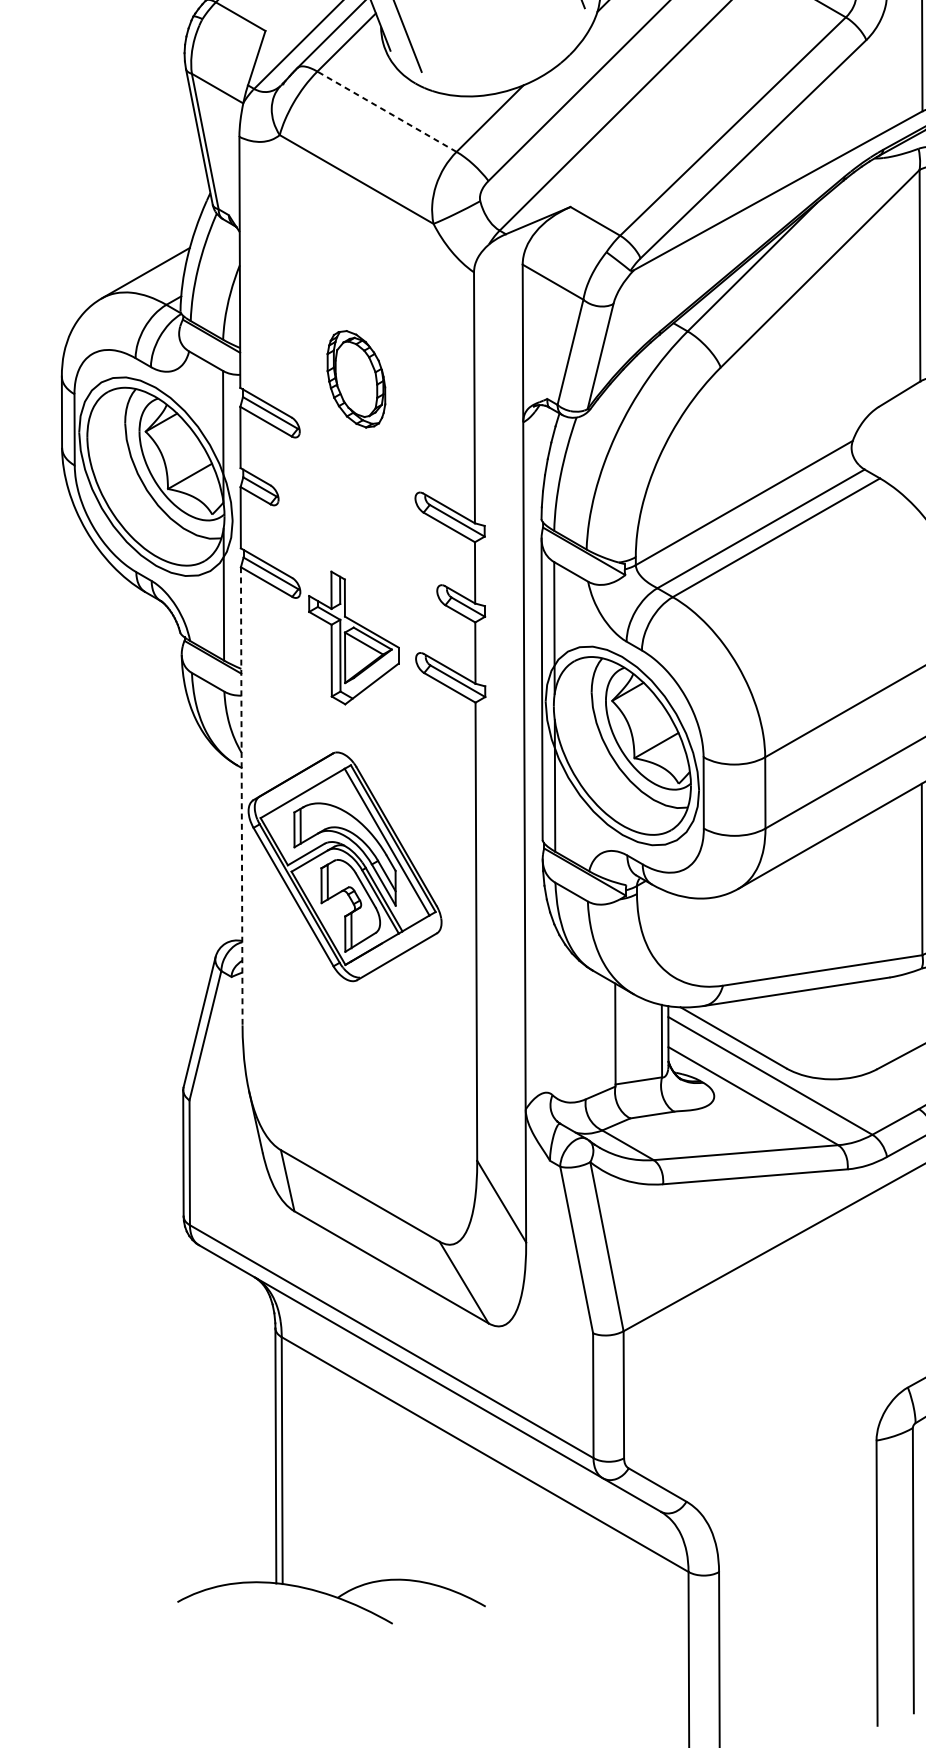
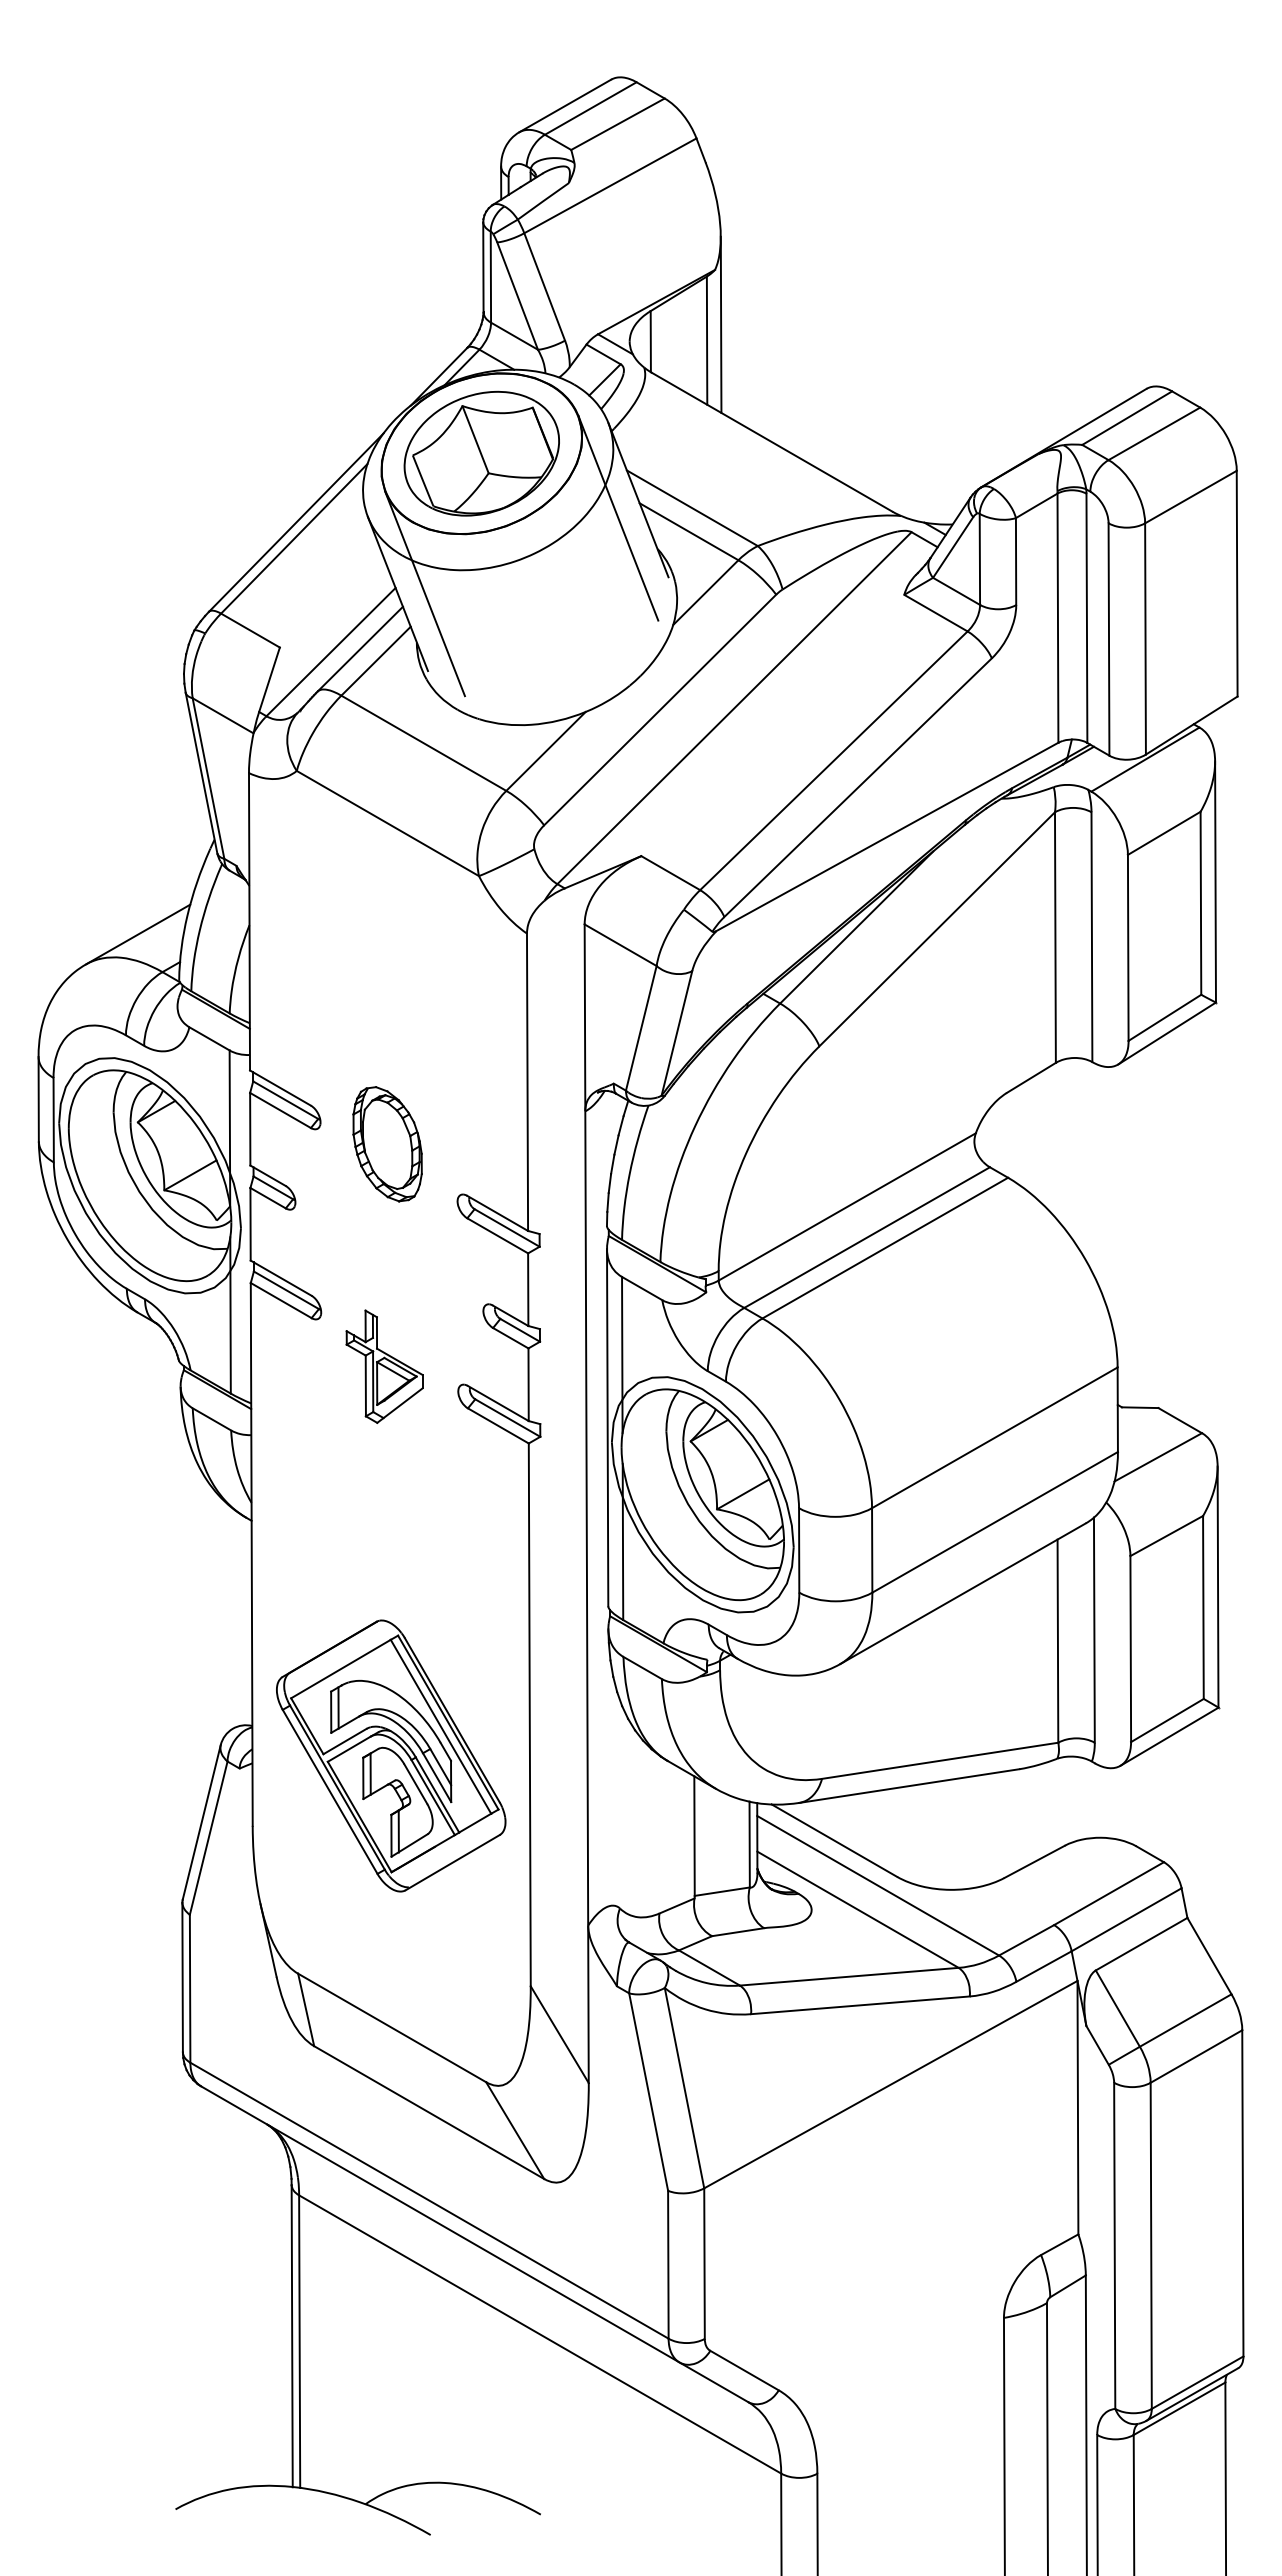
line: (386, 111) -> (423, 743), dashed -> solid
part: (356, 379) -> (387, 1144), moved
part: (353, 637) -> (384, 1366), size x0.71
line: (241, 796) -> (251, 1554), dashed -> solid
part: (345, 866) -> (391, 1755), moved

